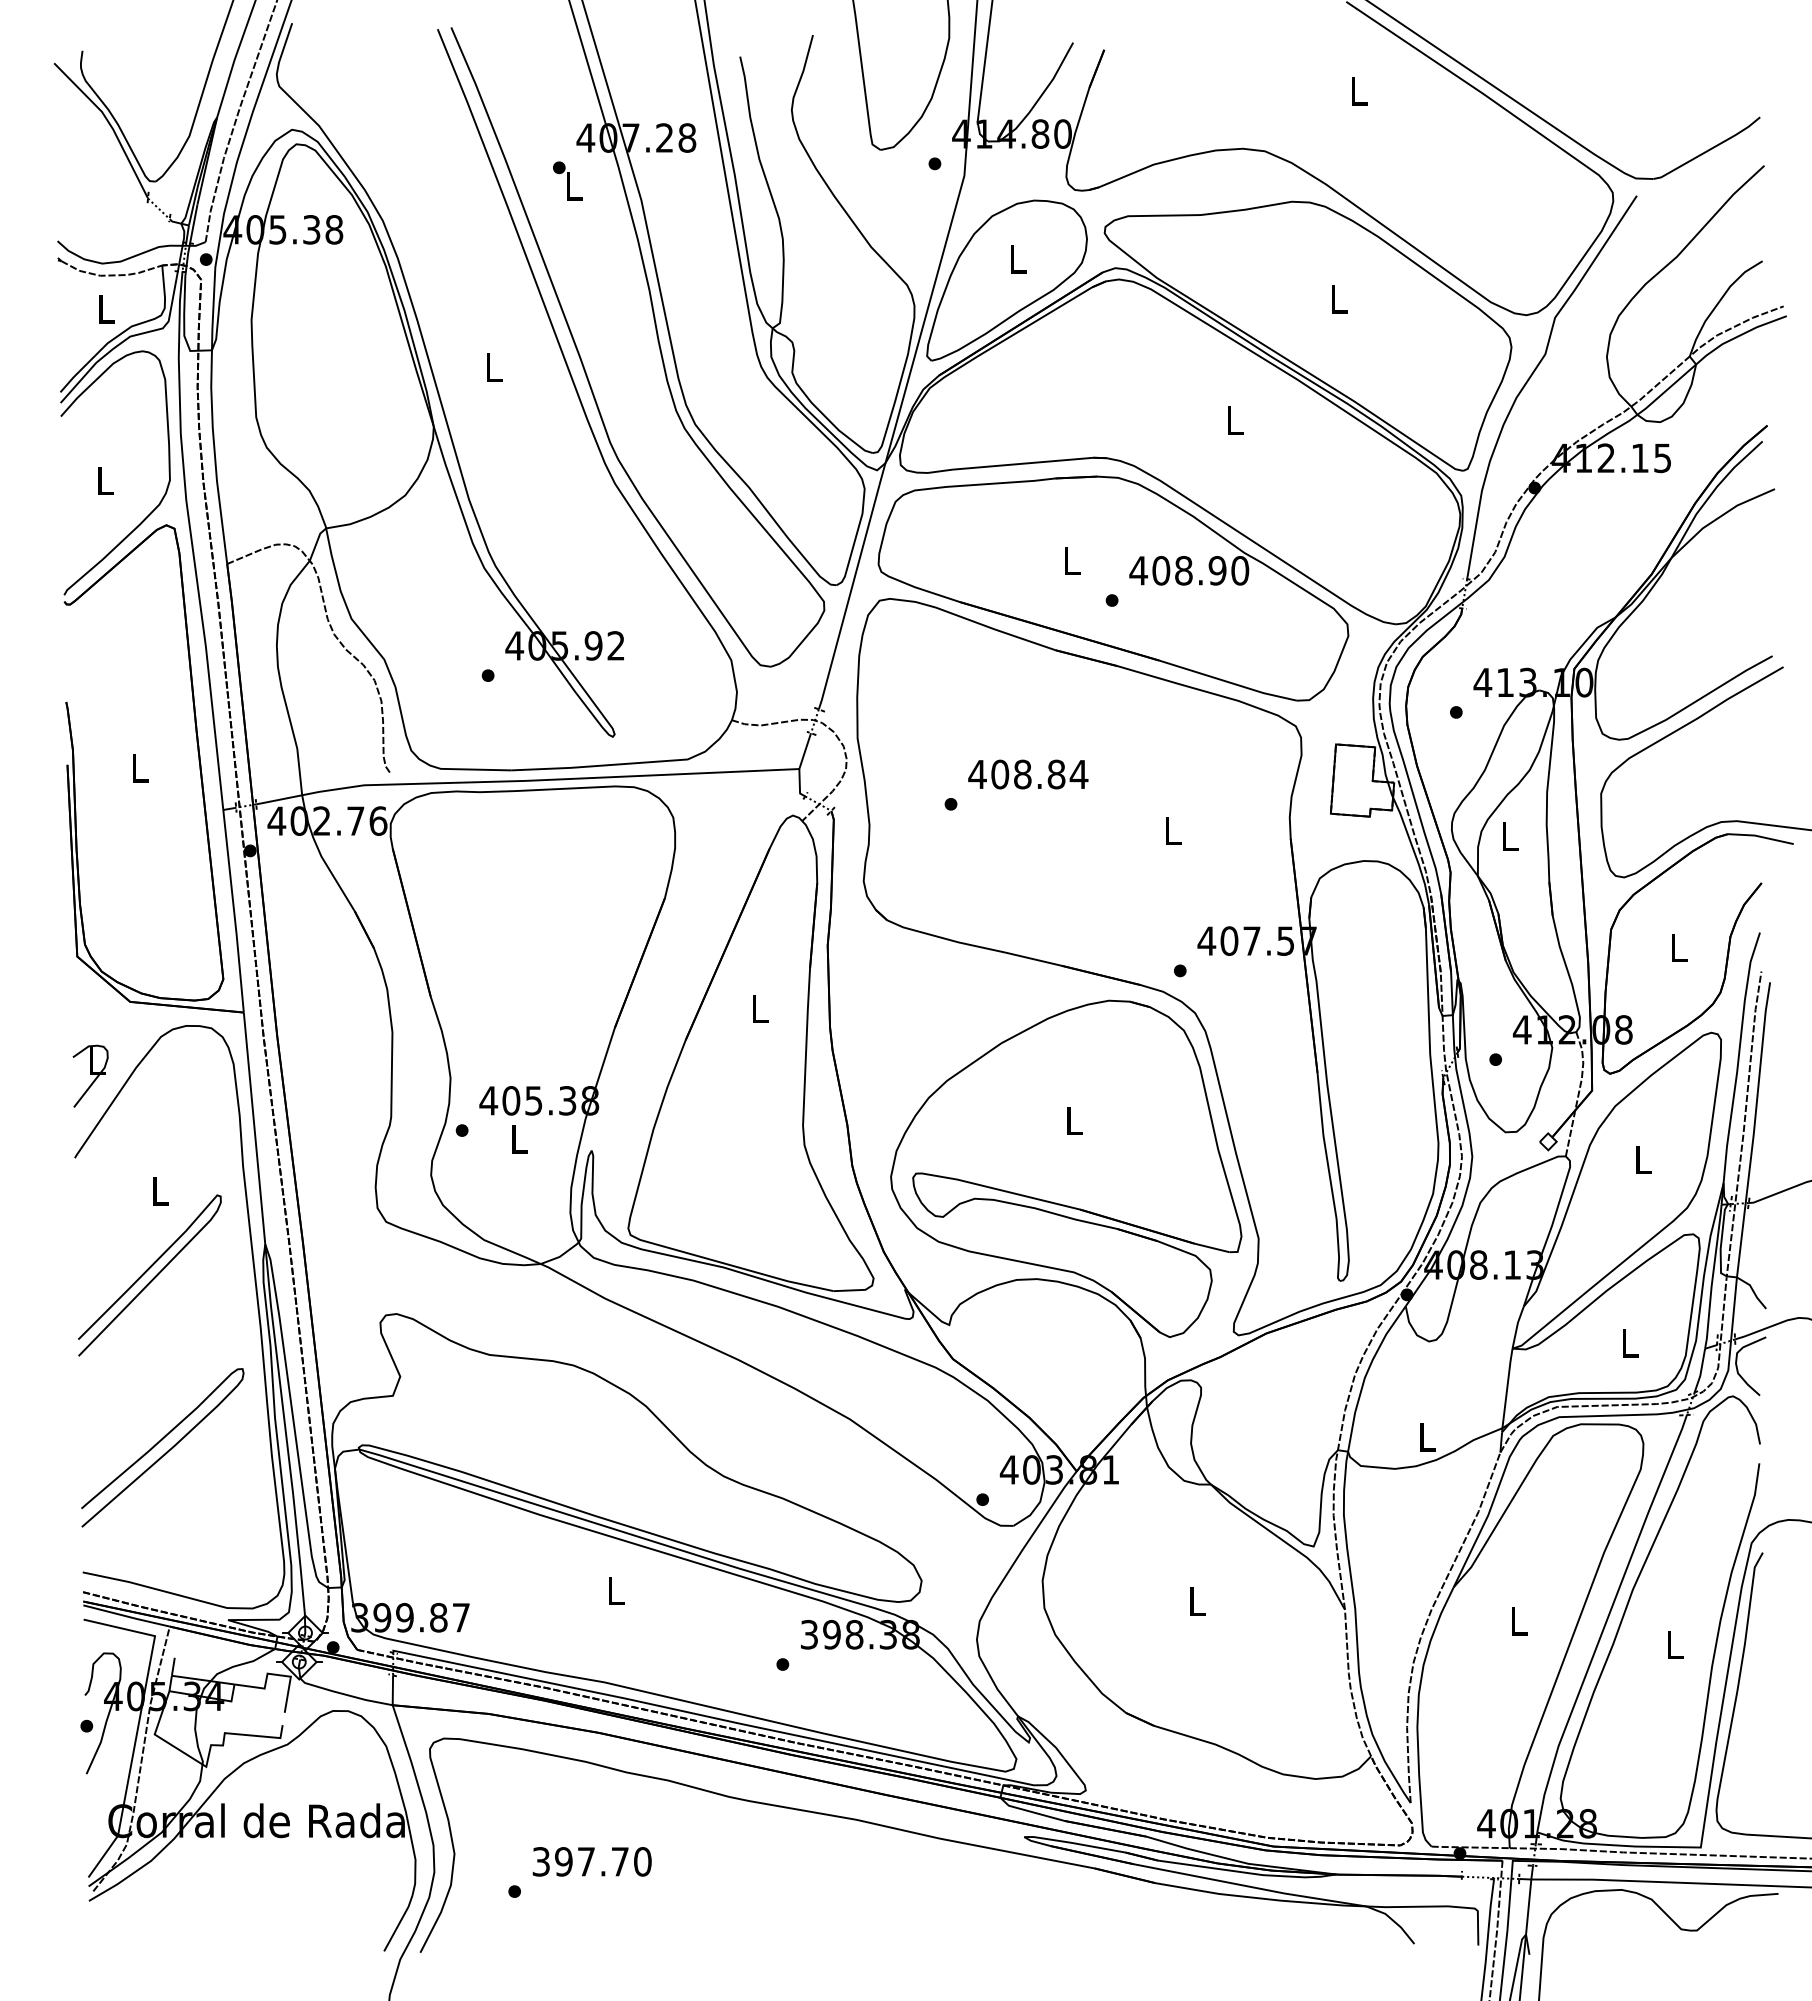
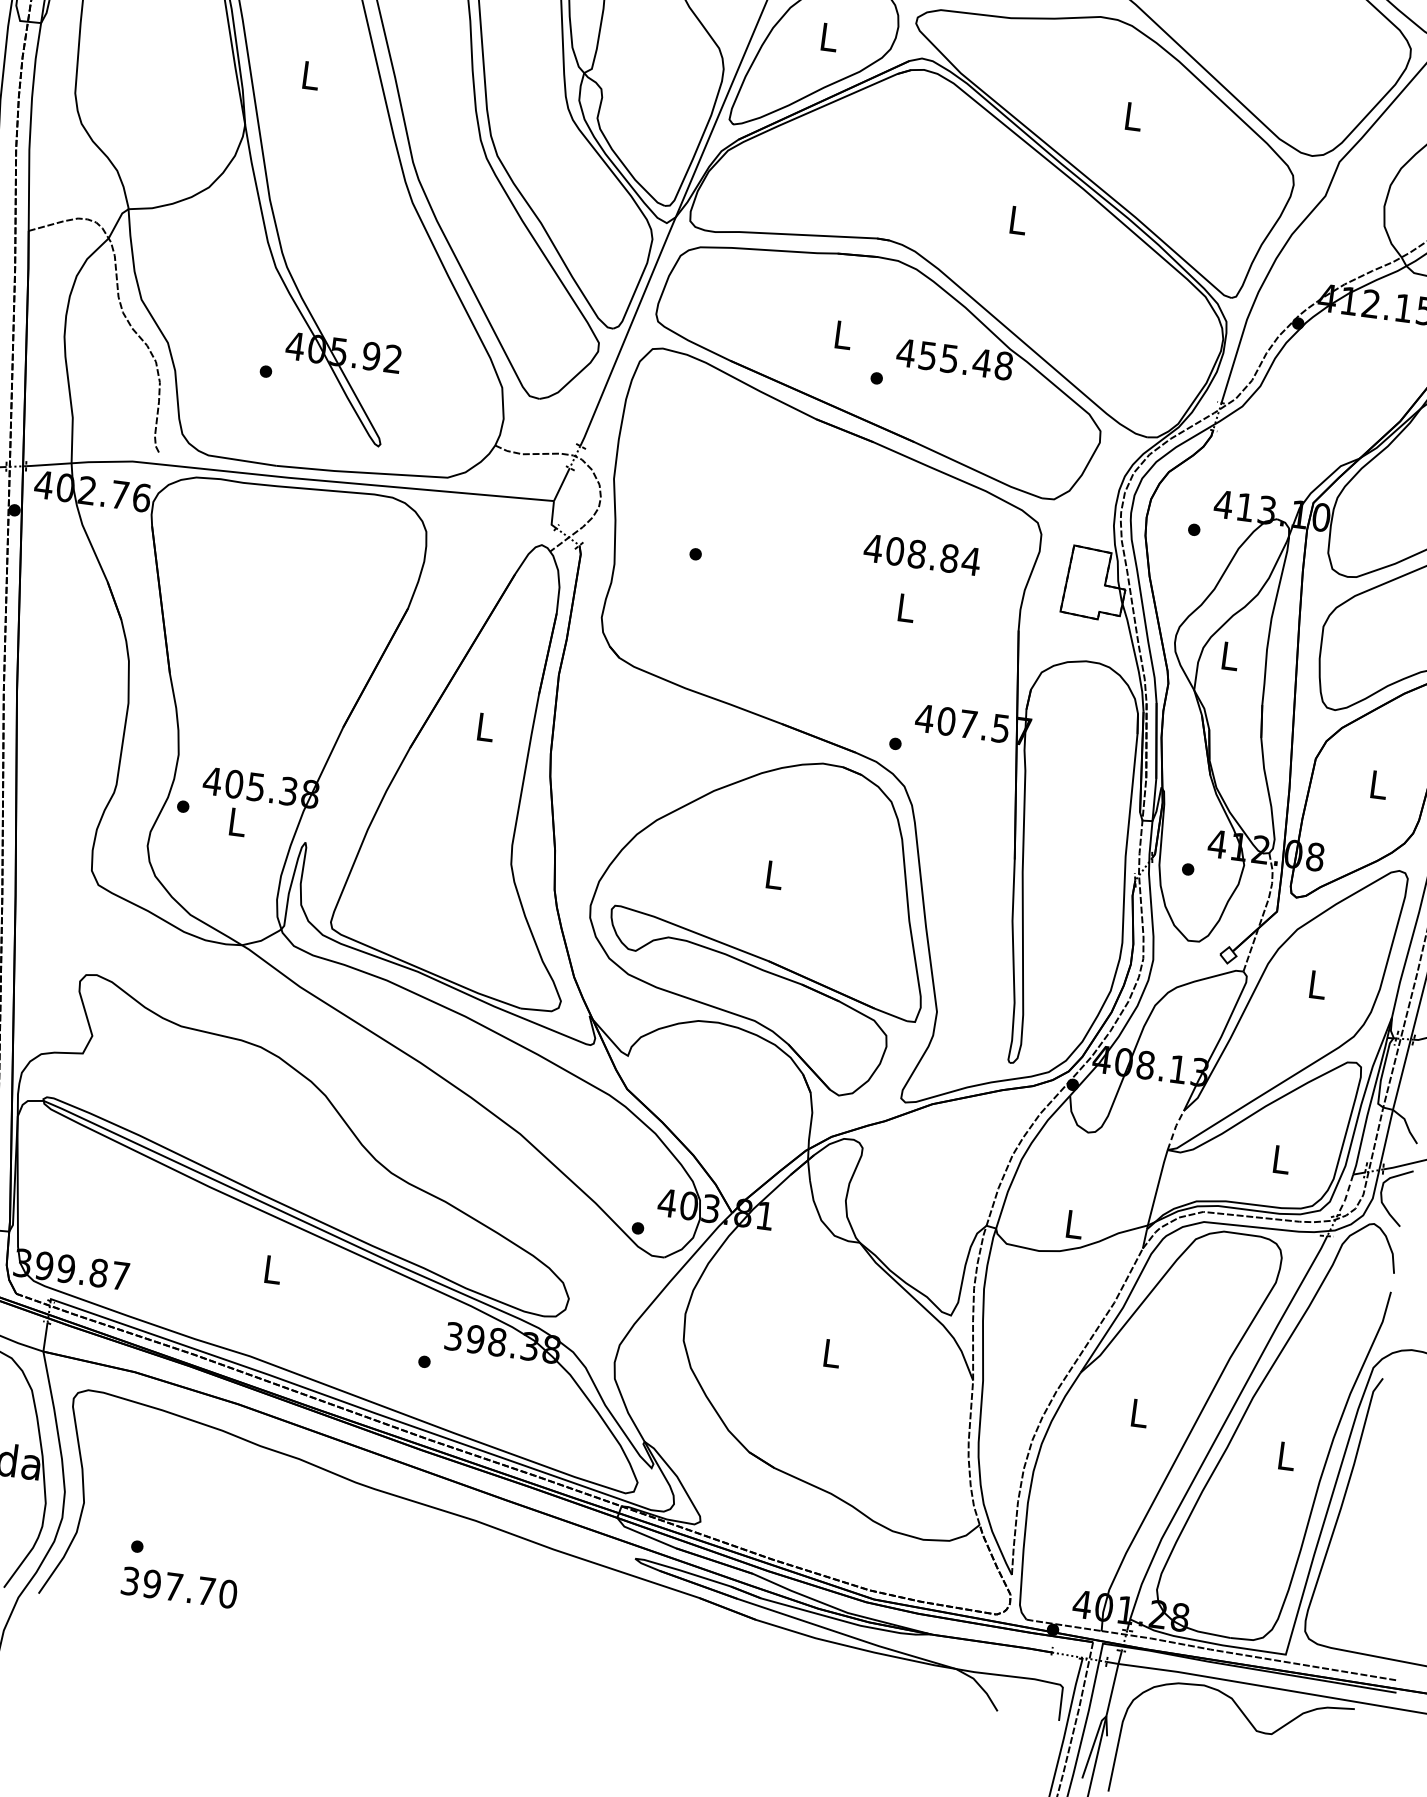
text: (1200, 570) -> (965, 360), 408.90 -> 455.48
text: (1028, 774) -> (922, 554), moved
line: (1517, 1326) -> (1175, 1129), solid -> dashed
line: (1700, 1371) -> (1345, 1195), solid -> dashed
text: (591, 1861) -> (178, 1587), moved

